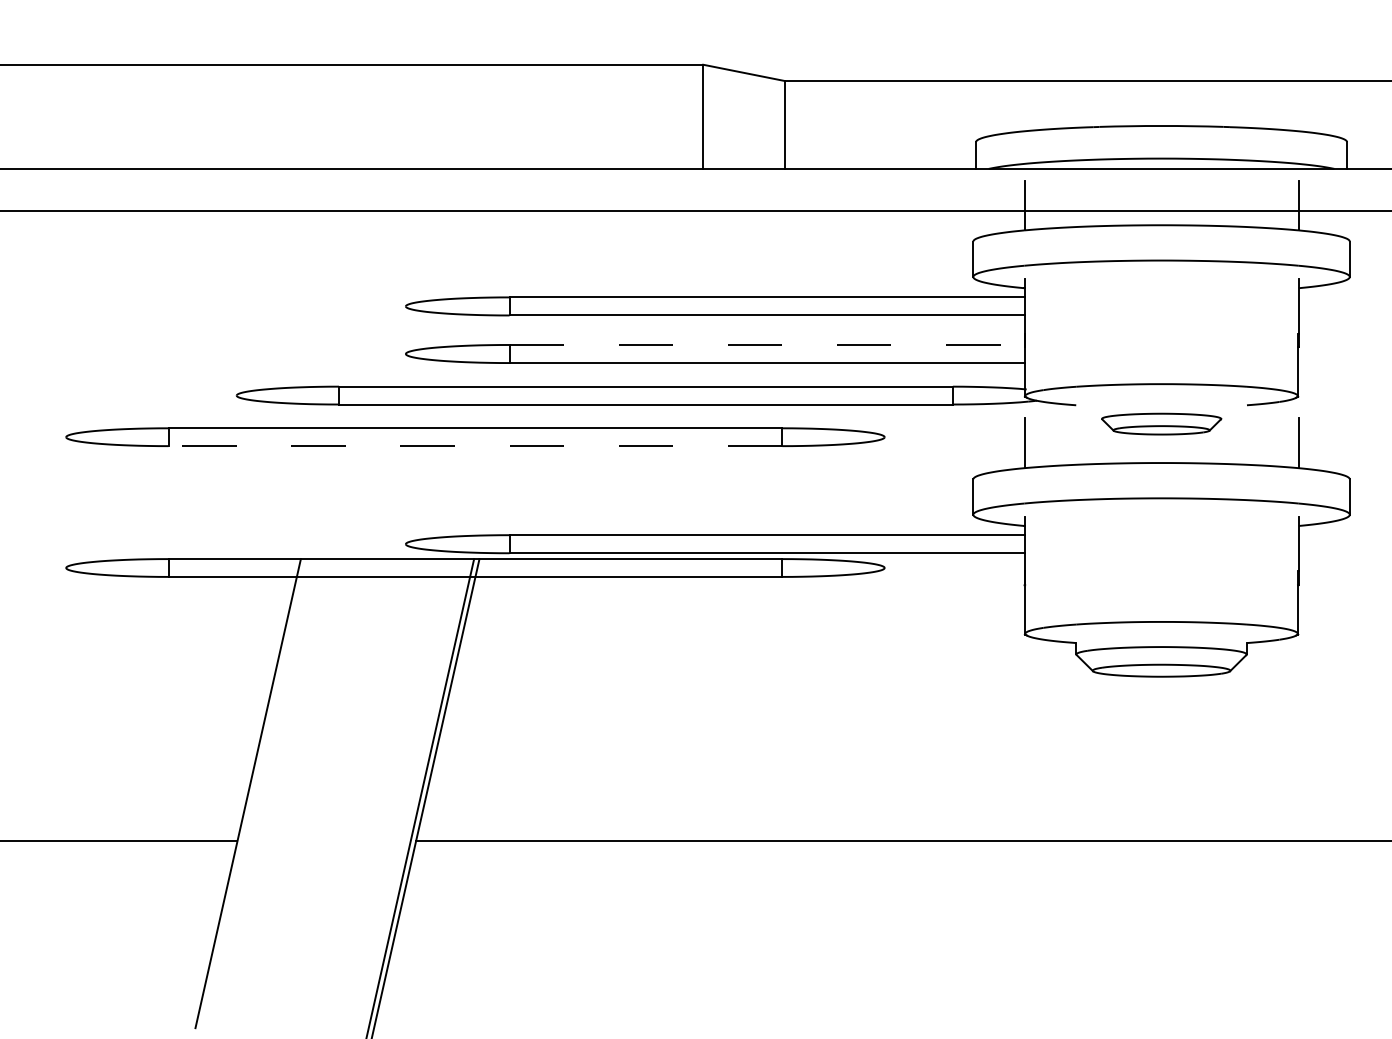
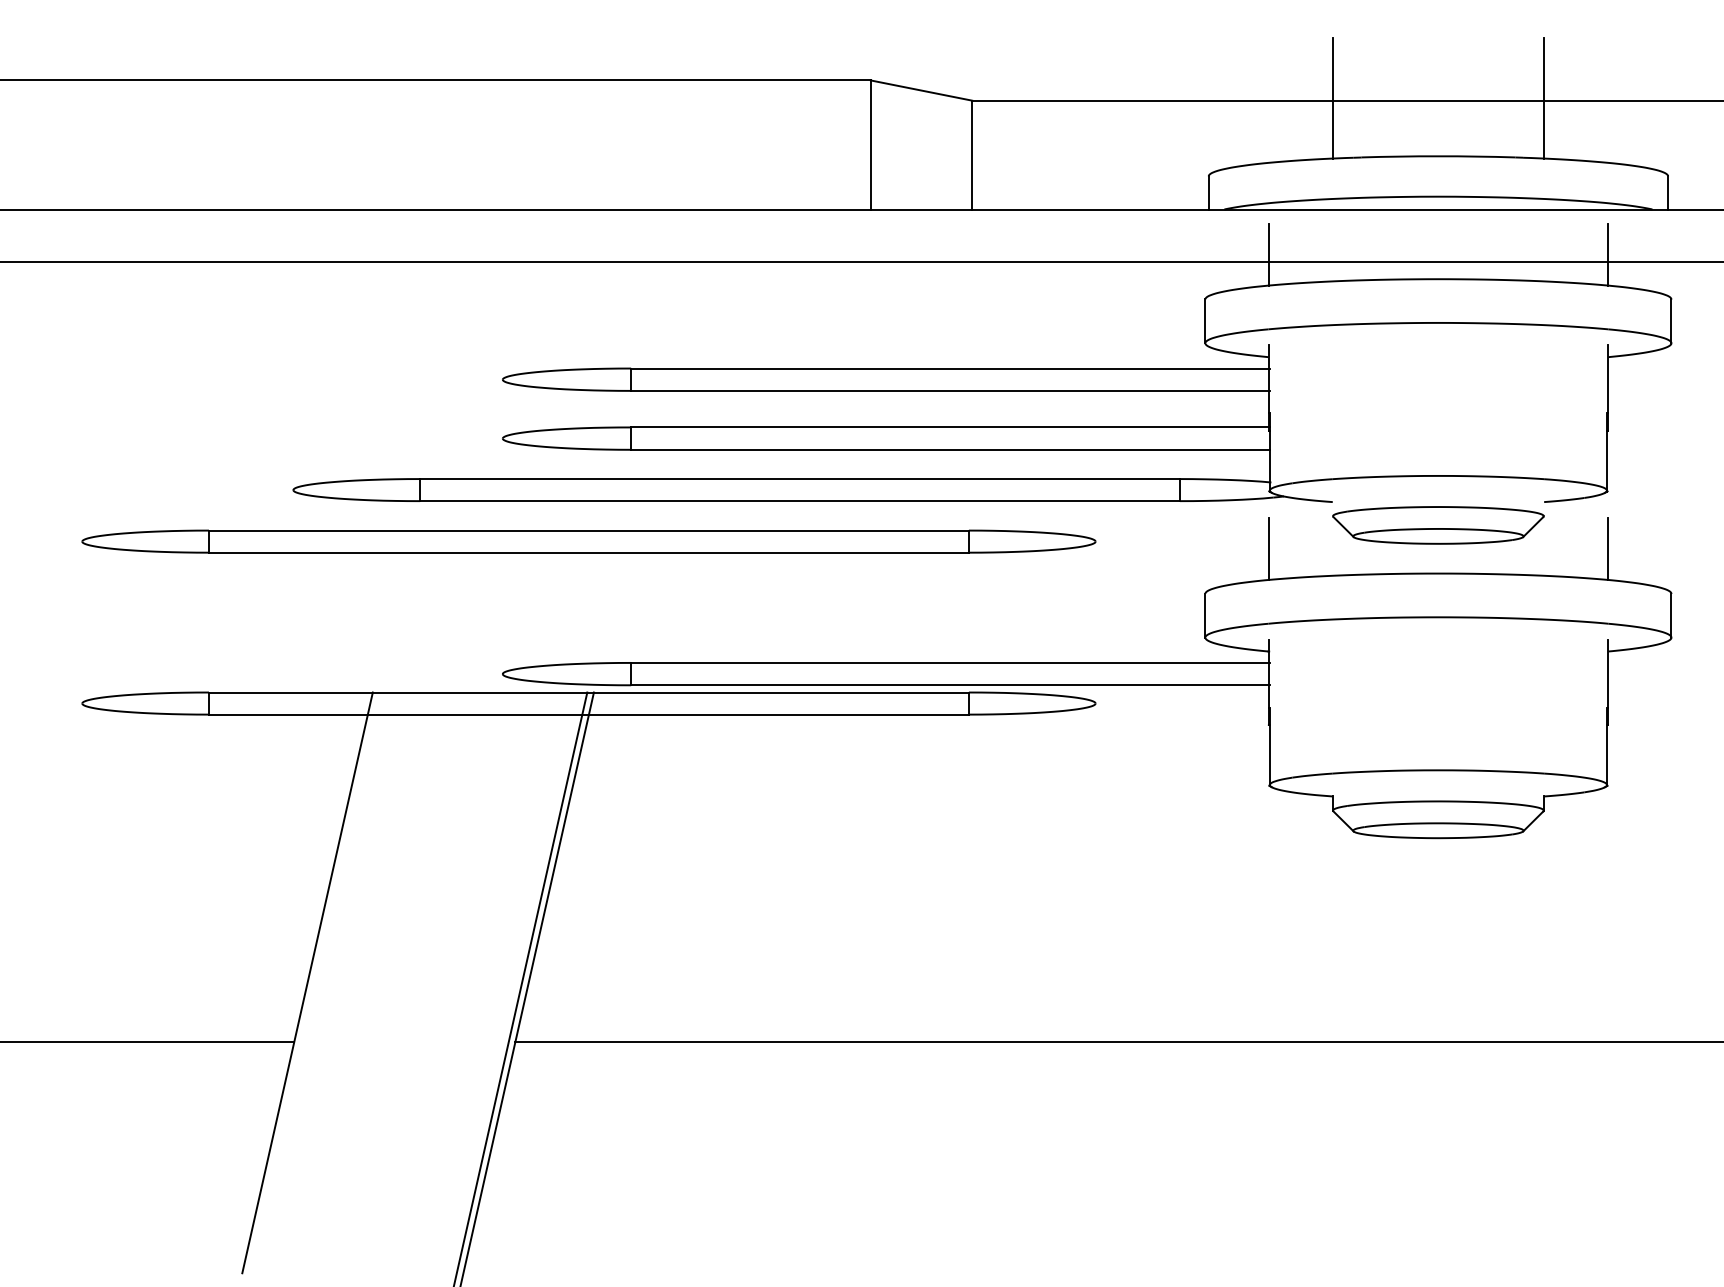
line: (1076, 79) -> (1333, 98), added
line: (1246, 79) -> (1543, 98), added
line: (767, 345) -> (950, 427), dashed -> solid
part: (1161, 424) -> (1438, 525), size x1.43
line: (475, 445) -> (588, 552), dashed -> solid

